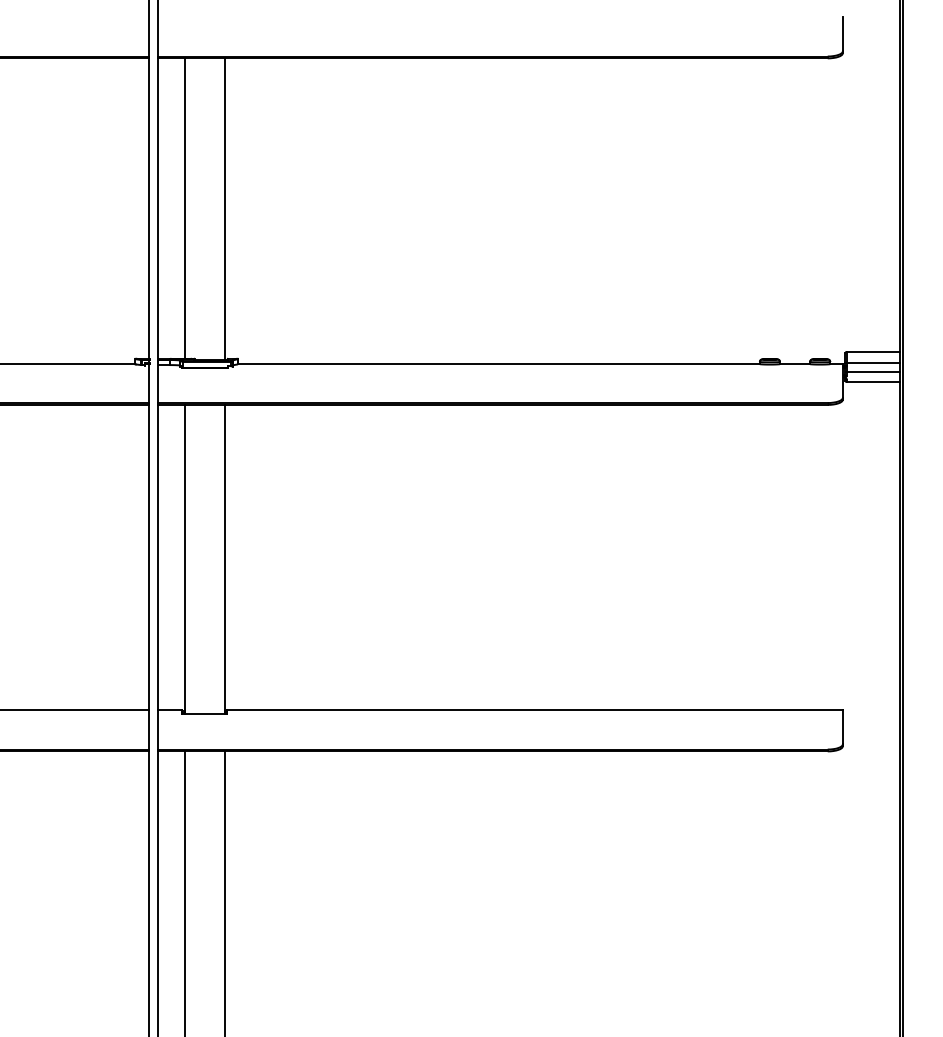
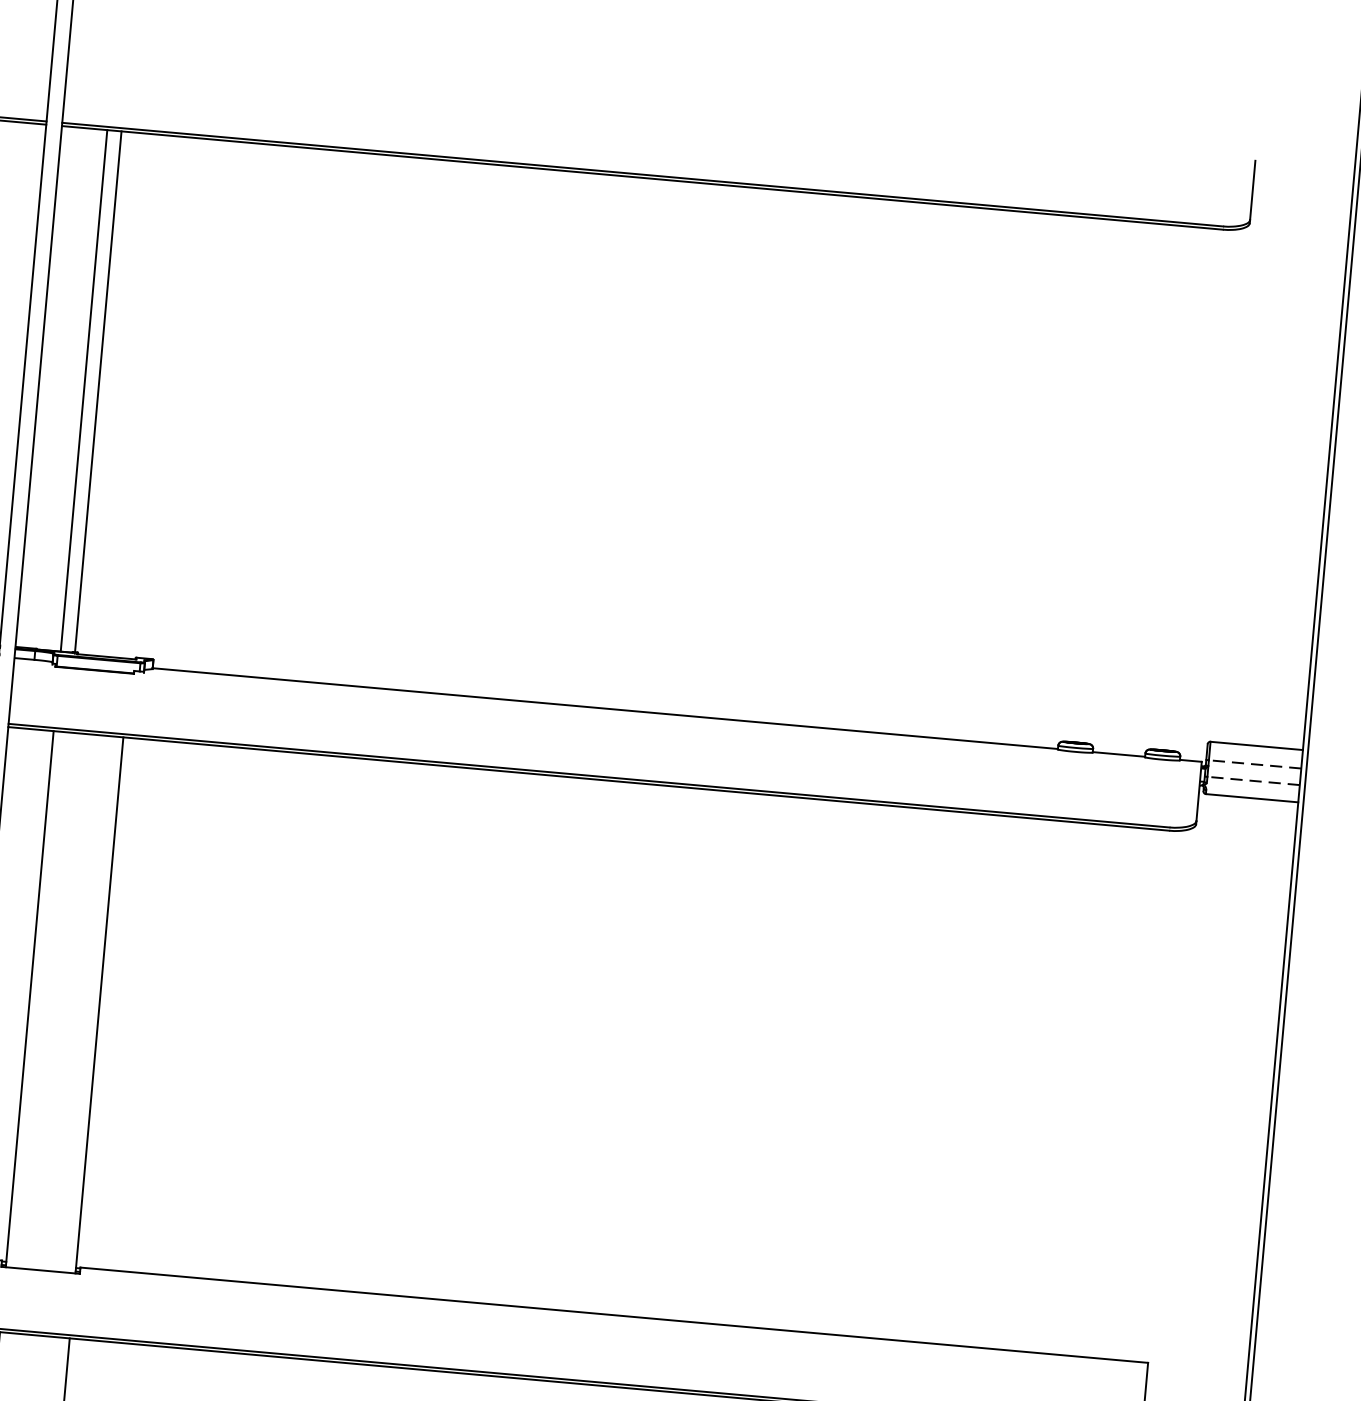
line: (224, 208) -> (97, 391), moved
line: (873, 362) -> (1255, 764), solid -> dashed
line: (873, 372) -> (1253, 781), solid -> dashed

